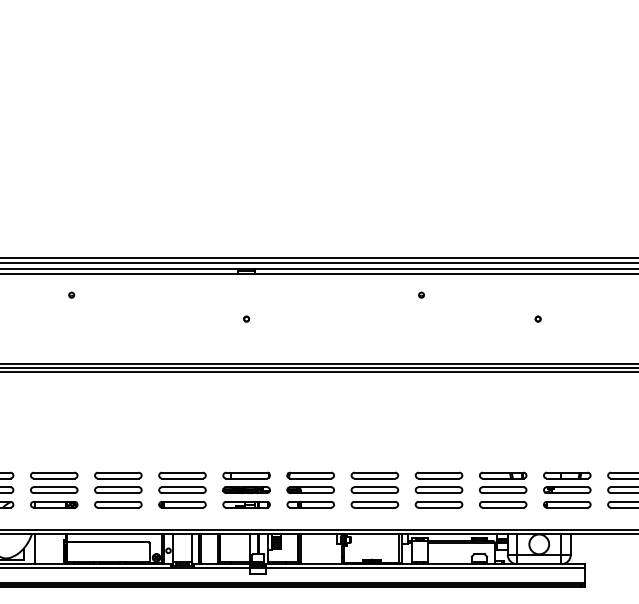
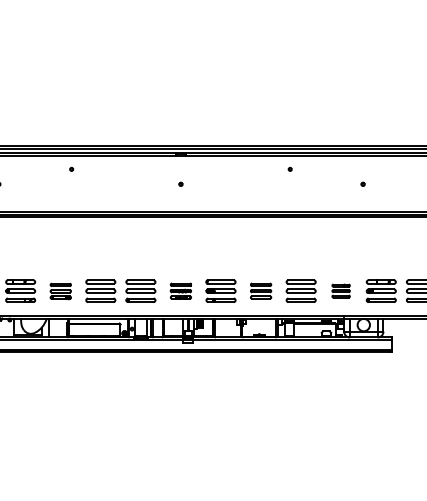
part: (245, 489) -> (180, 290), size x0.7
part: (373, 489) -> (260, 290), size x0.7
part: (501, 489) -> (340, 290), size x0.6
part: (53, 490) -> (60, 291), size x0.7

